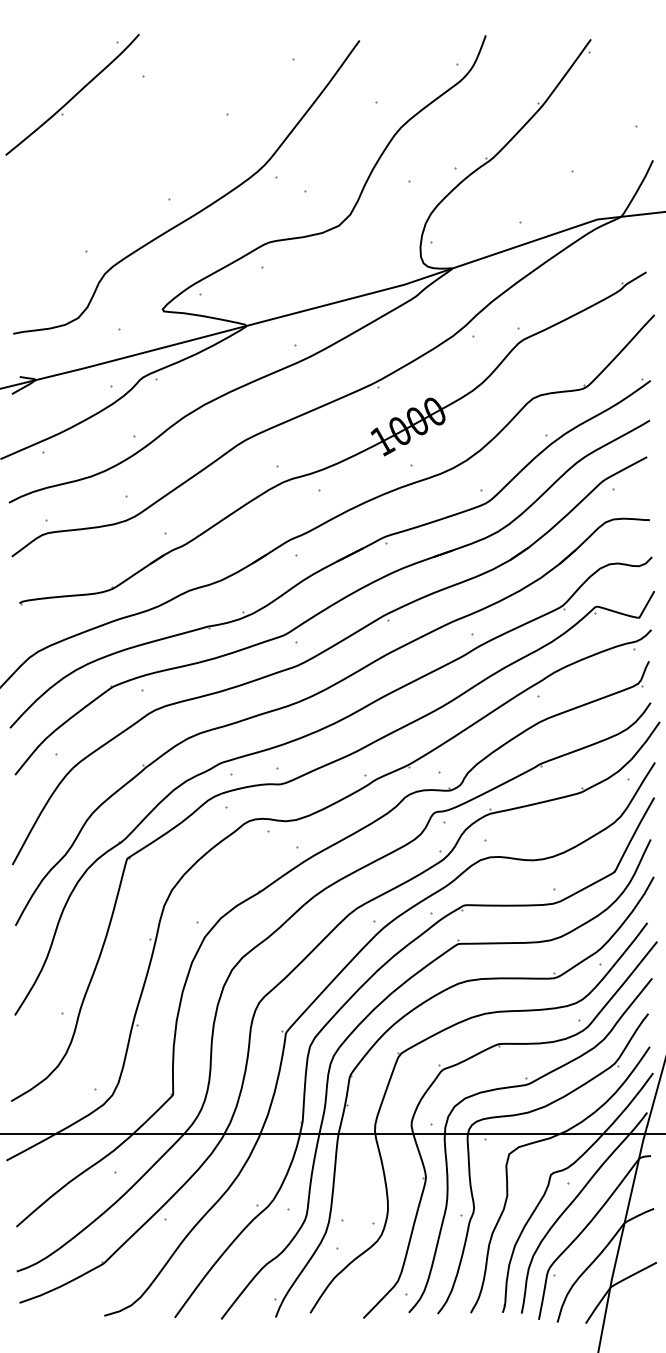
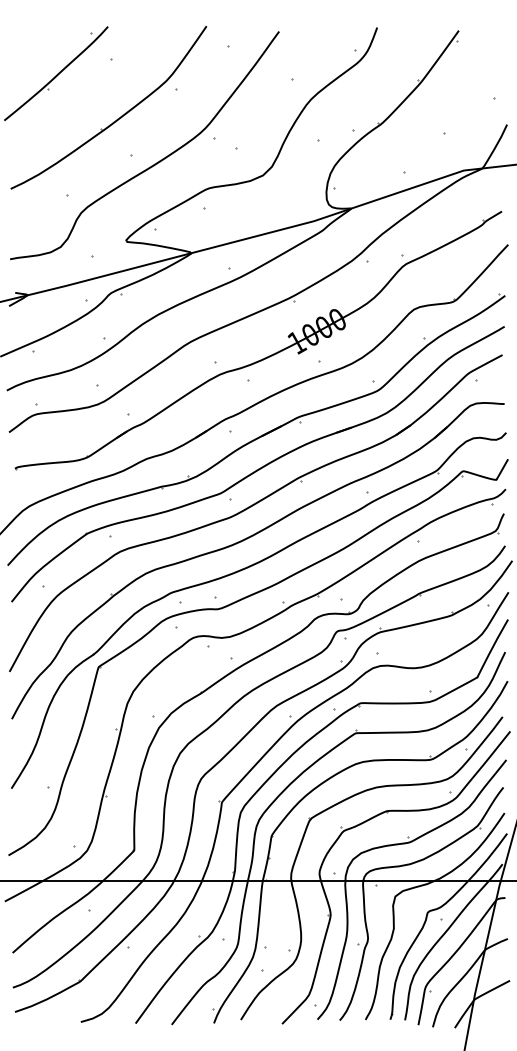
part: (149, 154) -> (115, 120), added

